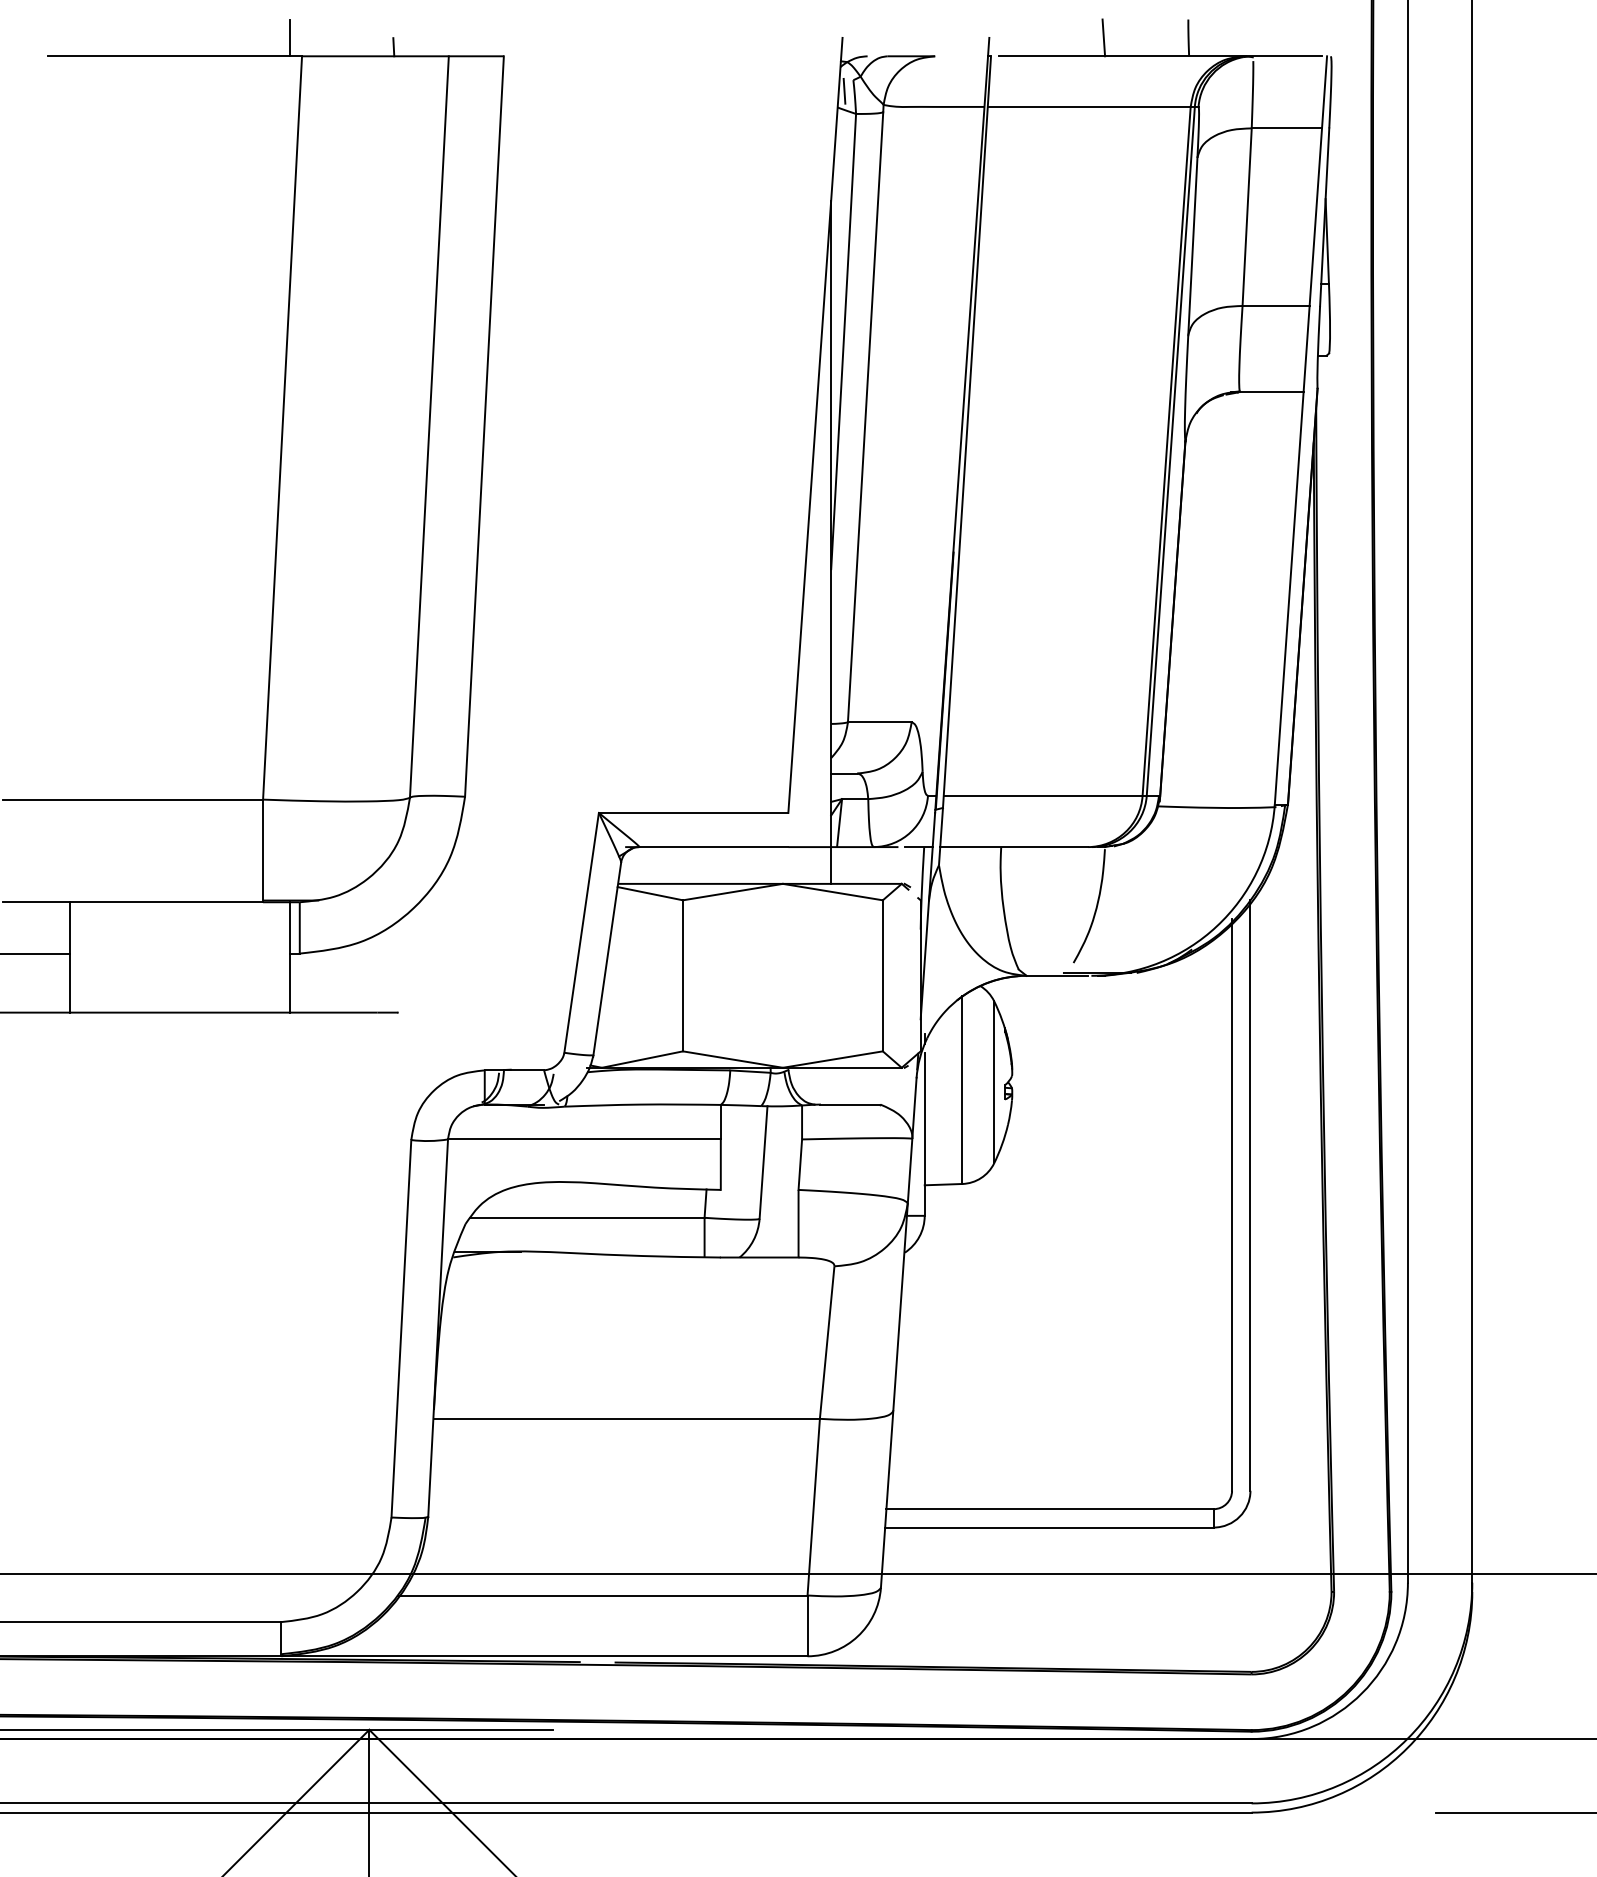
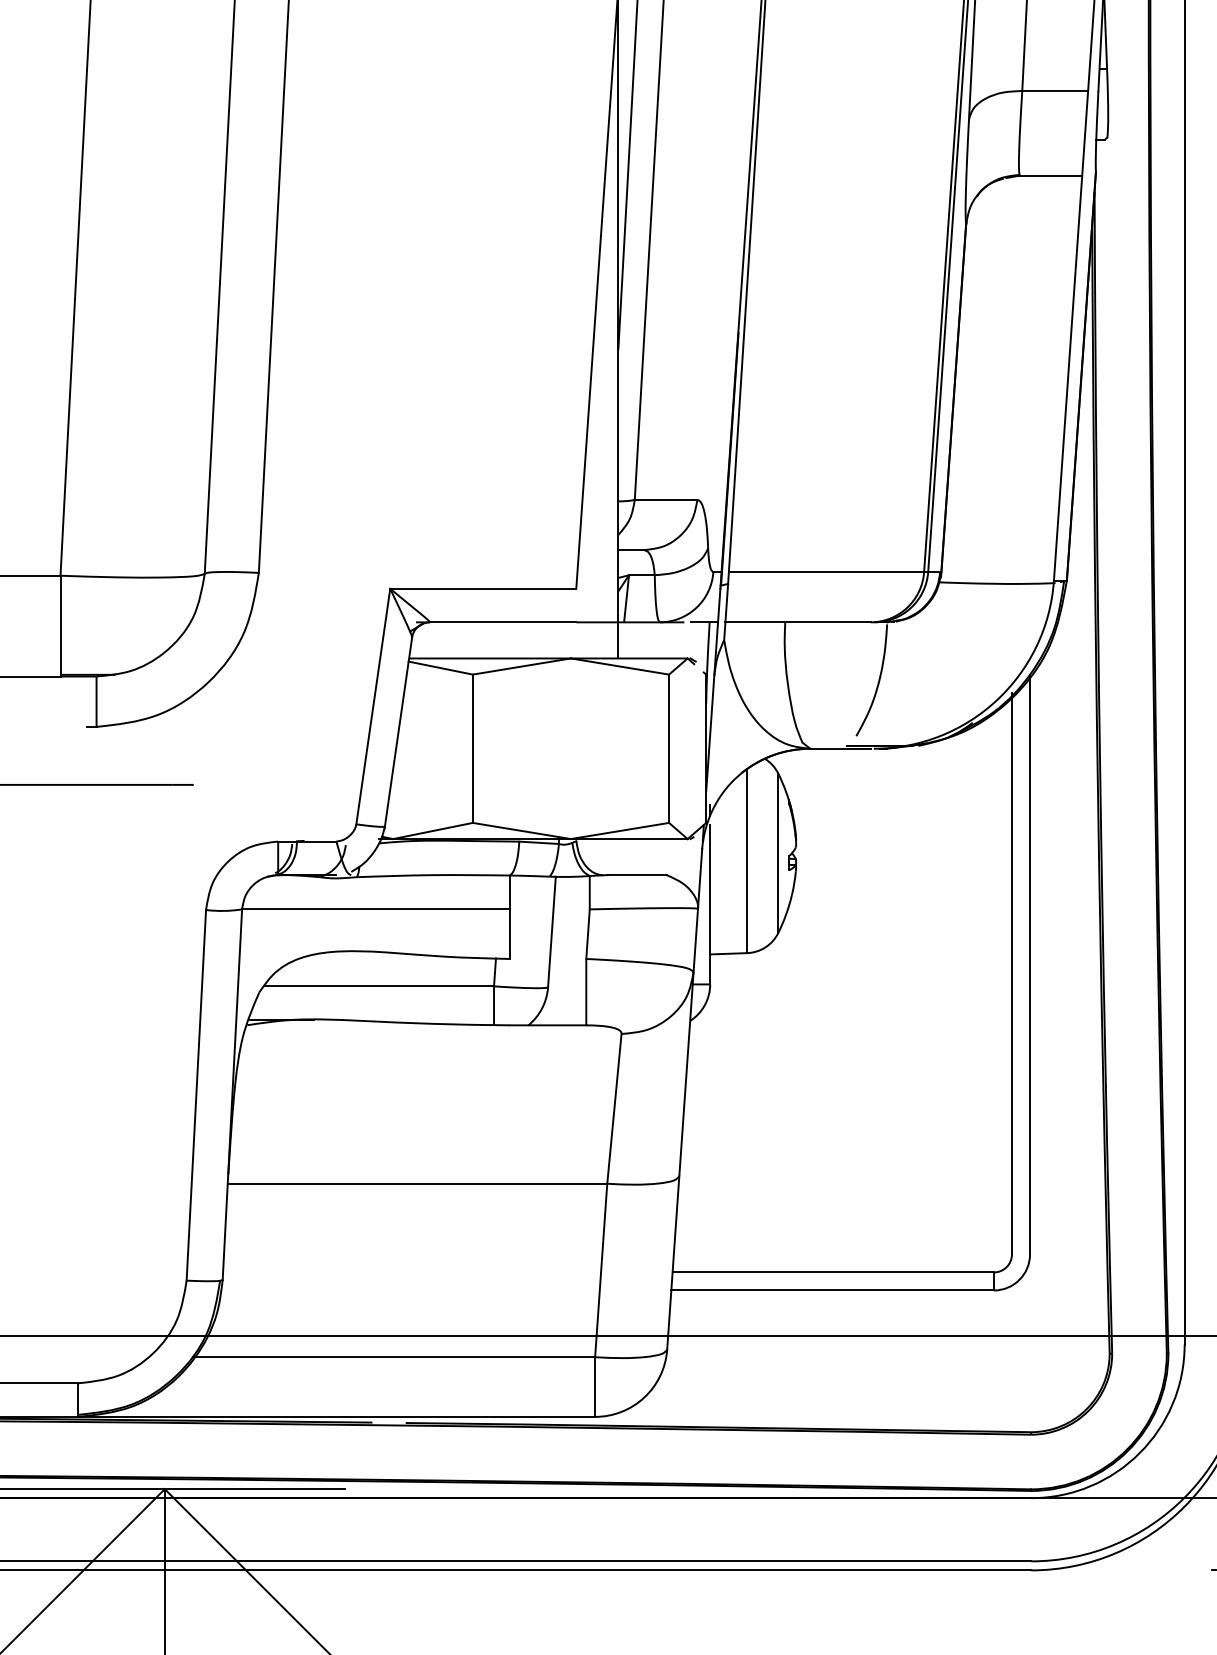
line: (290, 957) -> (87, 730), removed

